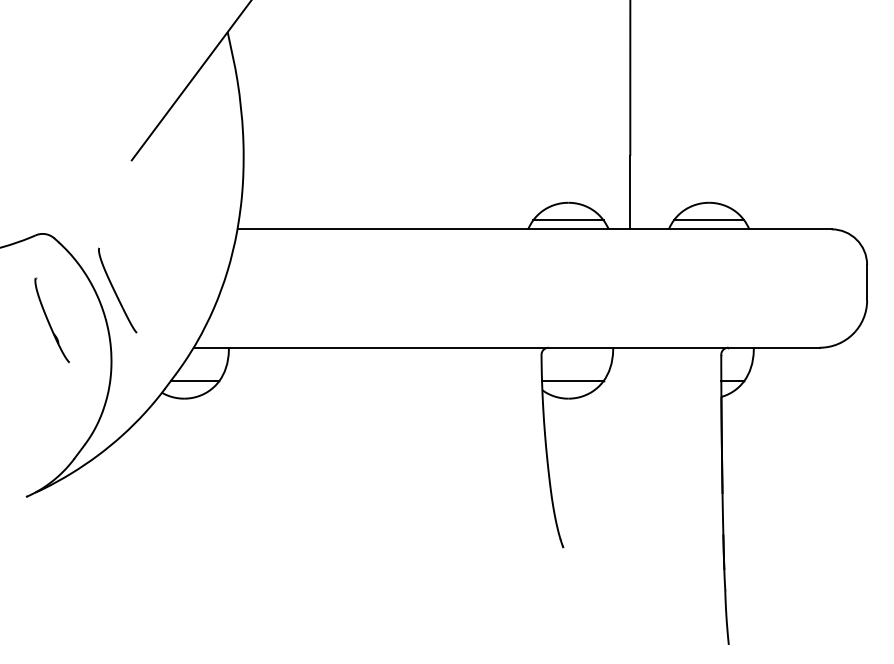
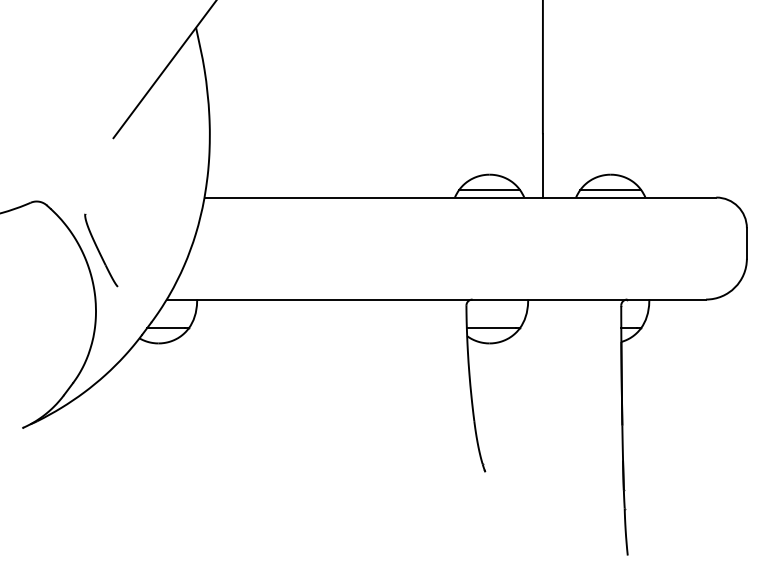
part: (51, 319) -> (44, 275), removed

